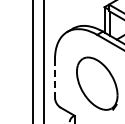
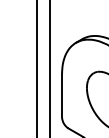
line: (54, 79) -> (61, 96), dashed -> solid

